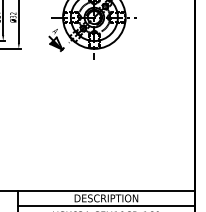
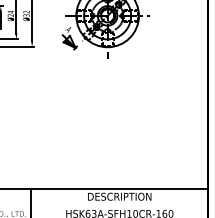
line: (106, 206) -> (119, 204), removed

